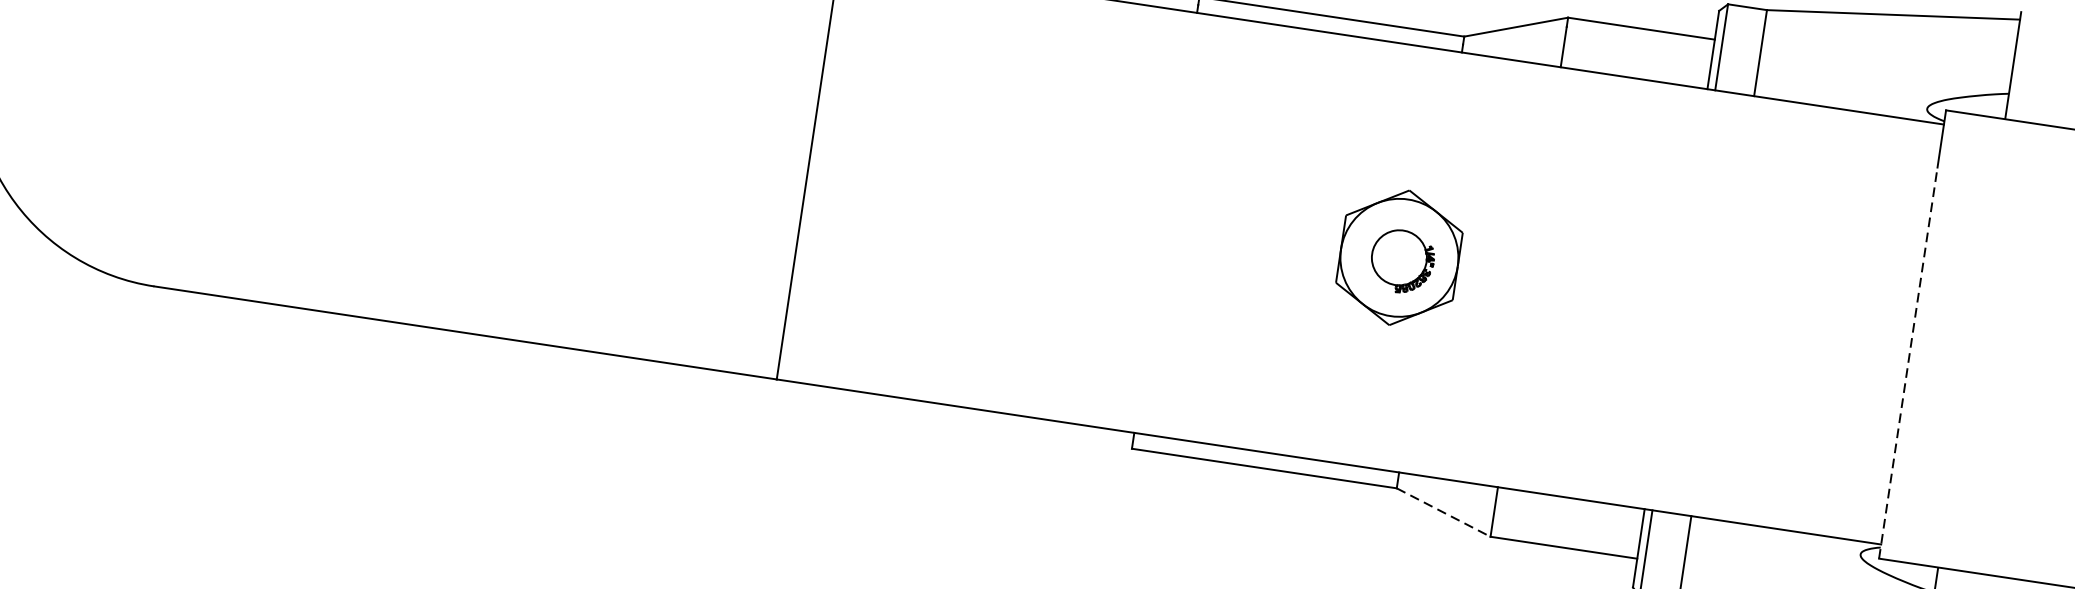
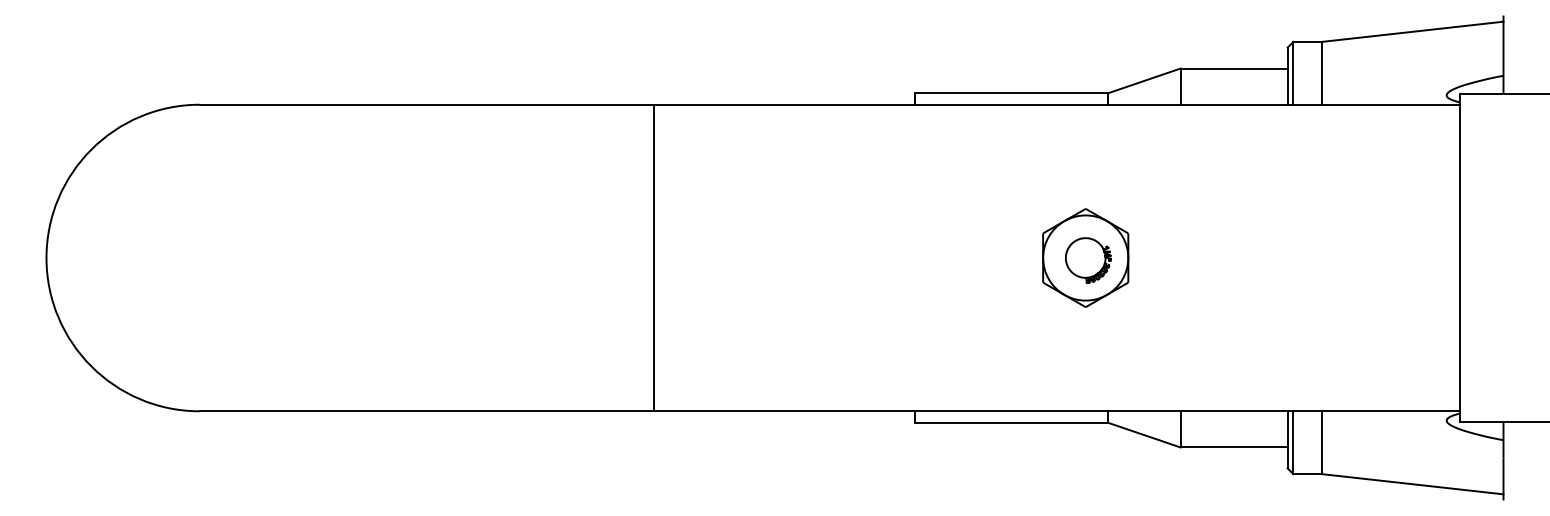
line: (1908, 362) -> (1460, 278), dashed -> solid
line: (1443, 512) -> (1144, 435), dashed -> solid

